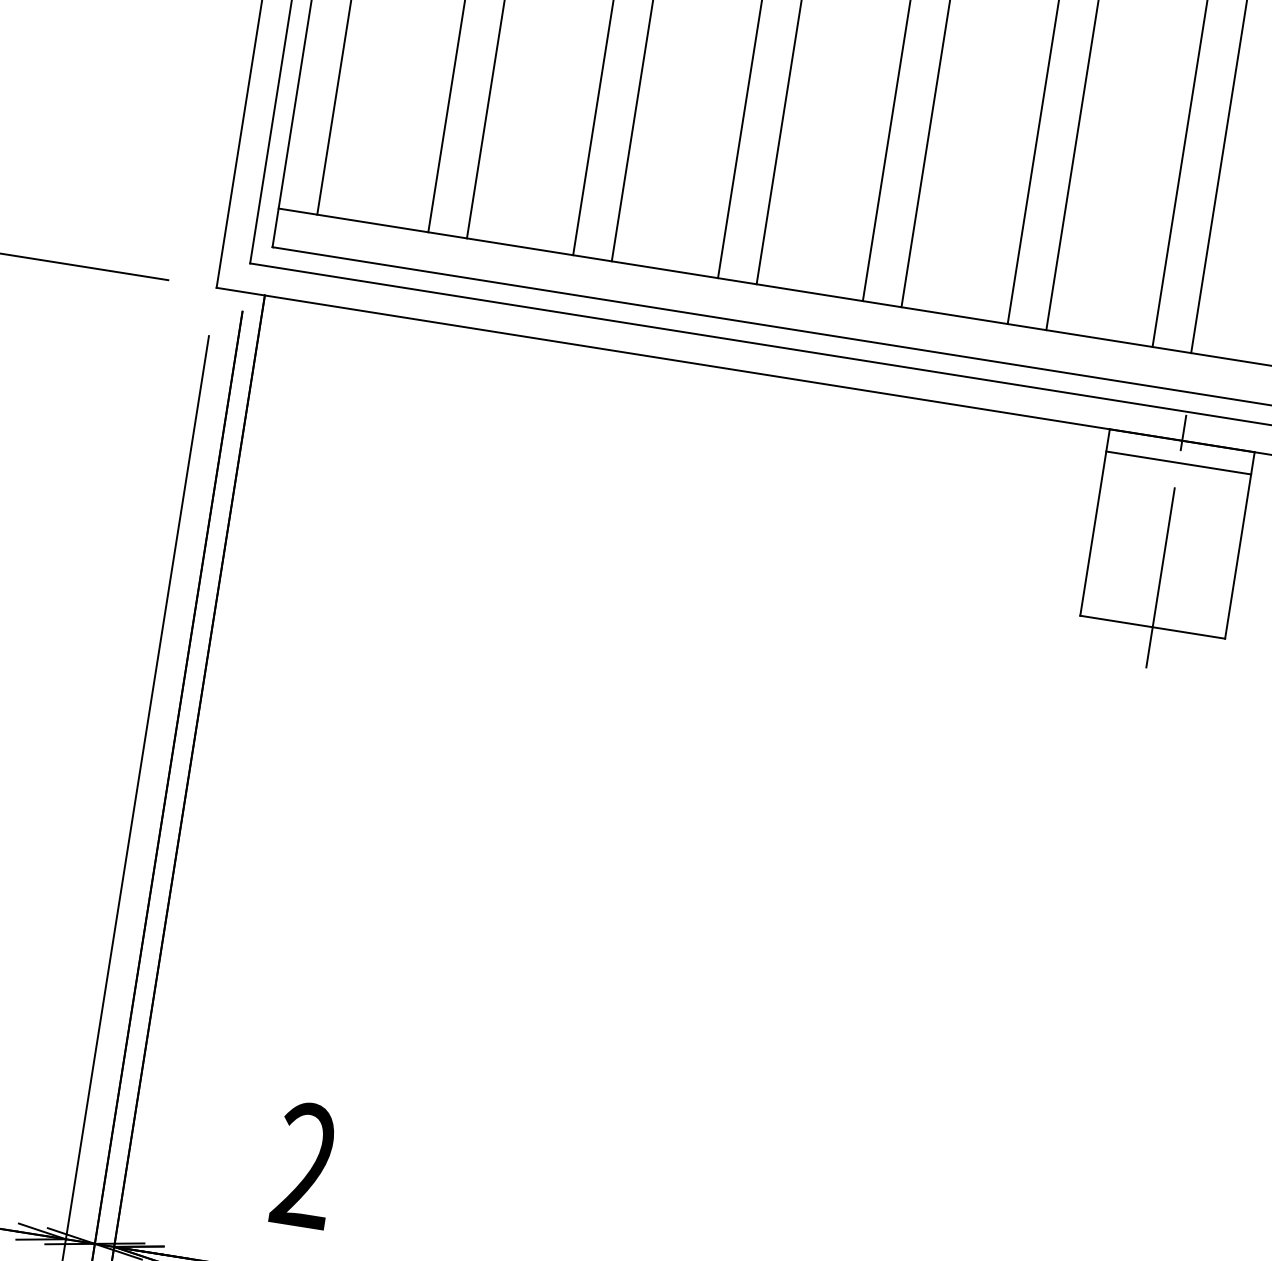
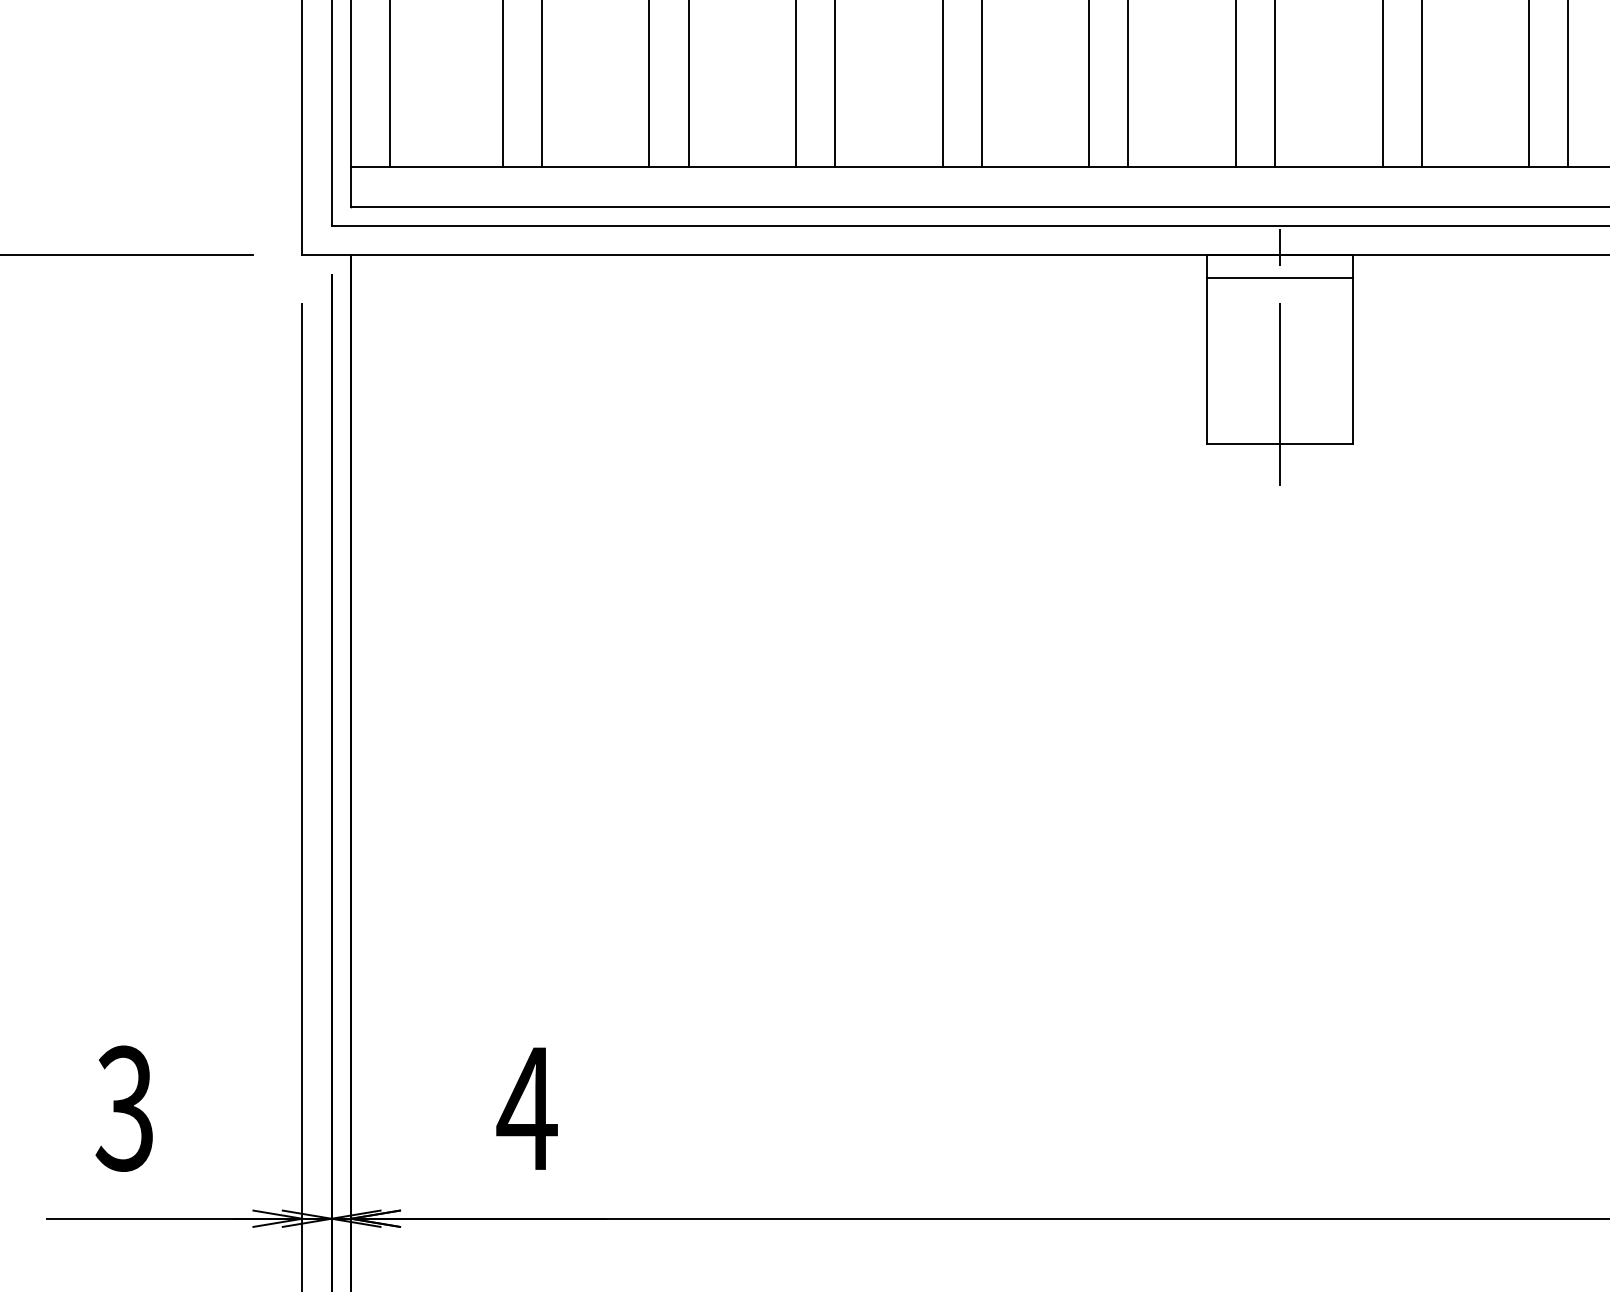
text: (304, 1164) -> (526, 1107), 2 -> 4

